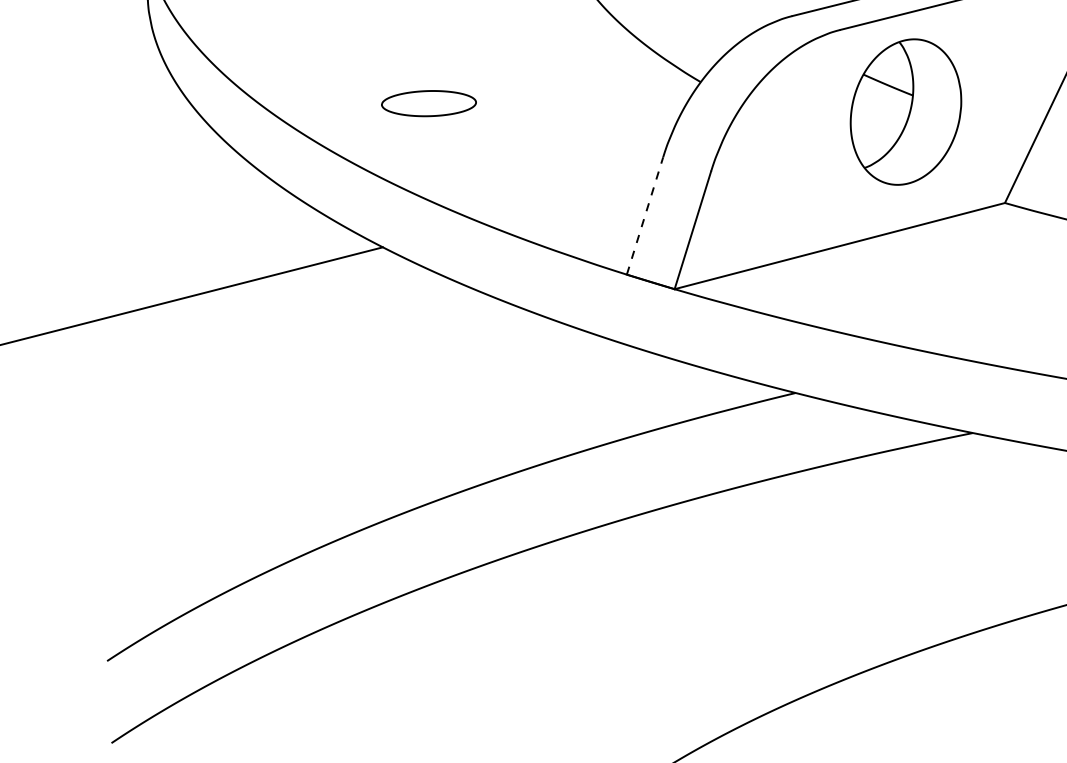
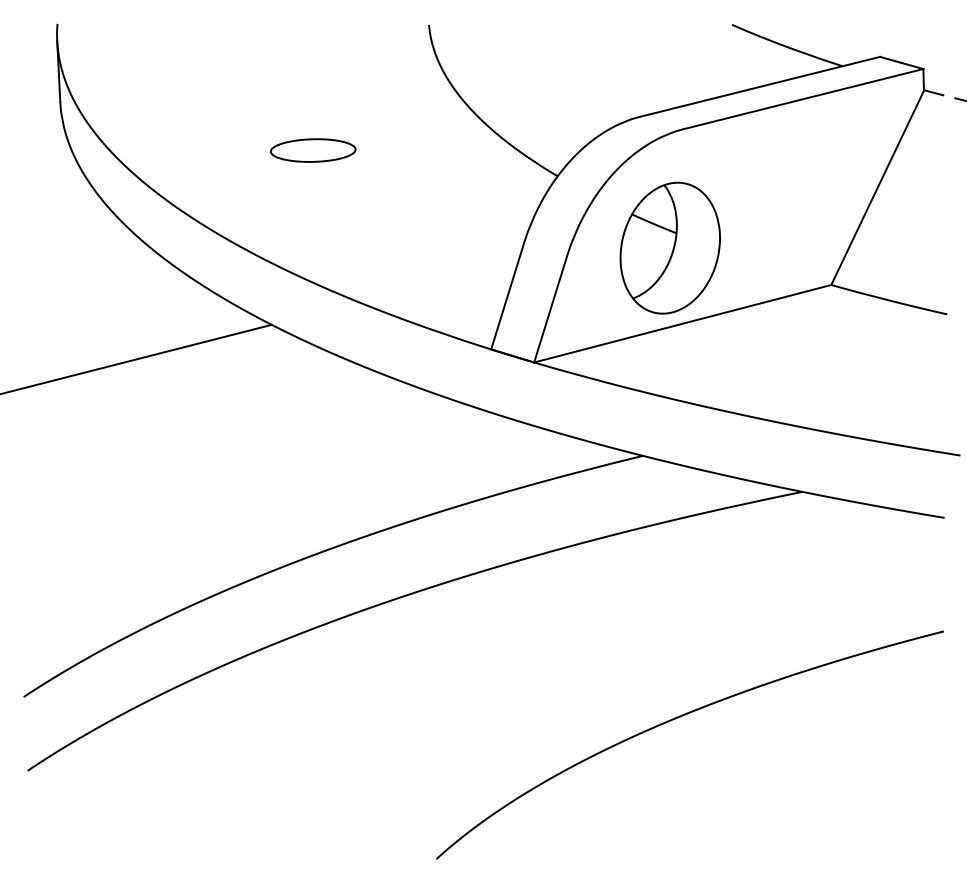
part: (429, 103) -> (313, 150), moved
part: (905, 111) -> (669, 247), moved
line: (644, 215) -> (507, 296), dashed -> solid

